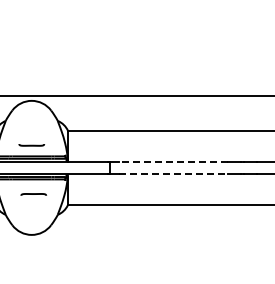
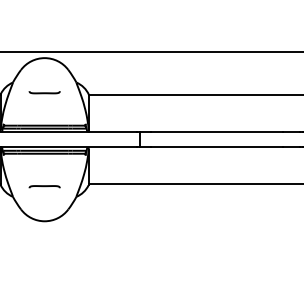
line: (31, 145) -> (44, 92), moved
line: (172, 161) -> (215, 131), dashed -> solid
line: (173, 173) -> (217, 146), dashed -> solid
line: (33, 194) -> (44, 186), moved

